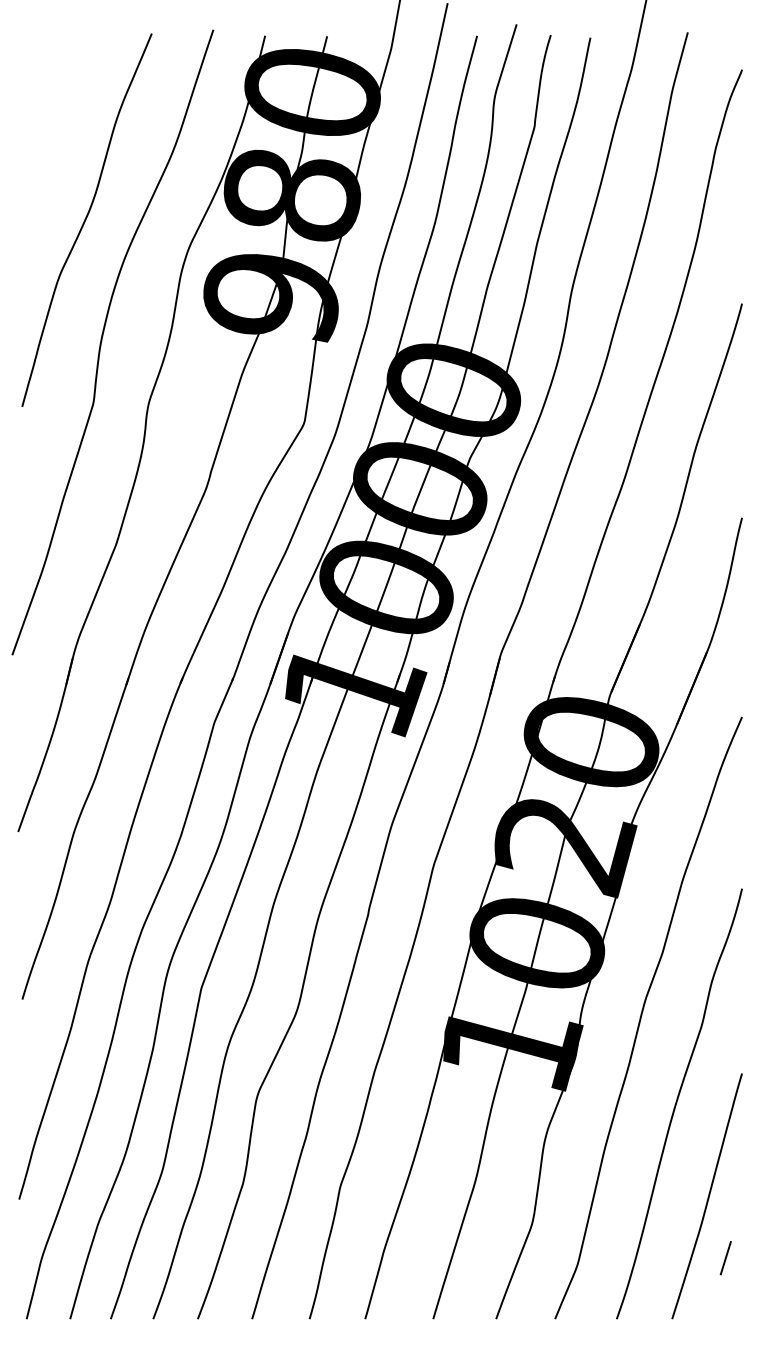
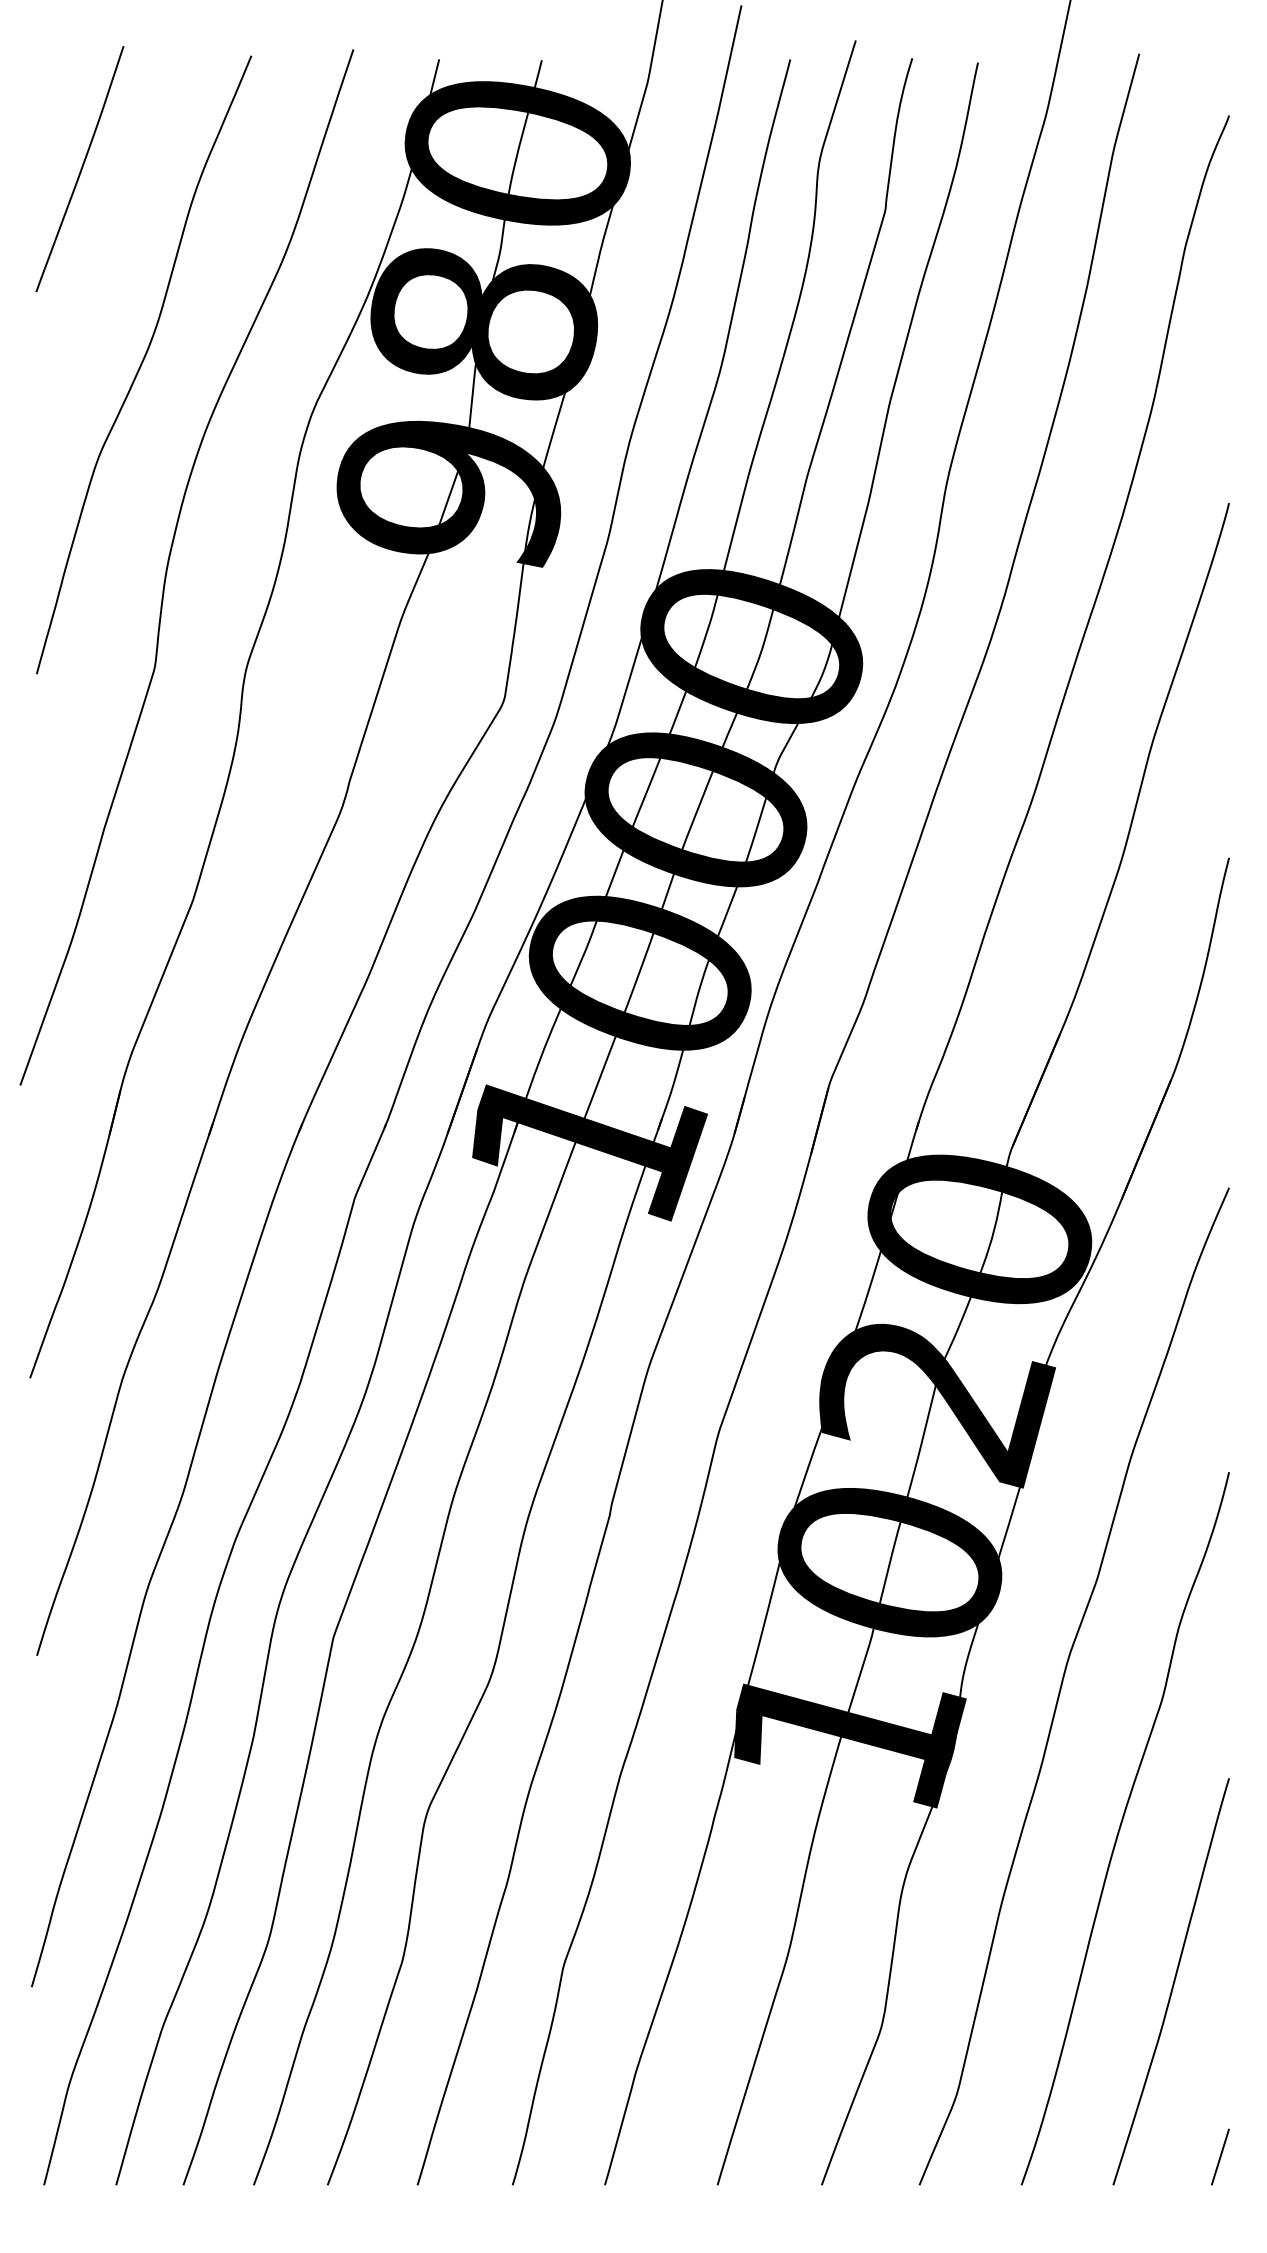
curve: (48, 101) -> (80, 168), added
line: (725, 1258) -> (1219, 2157), moved

